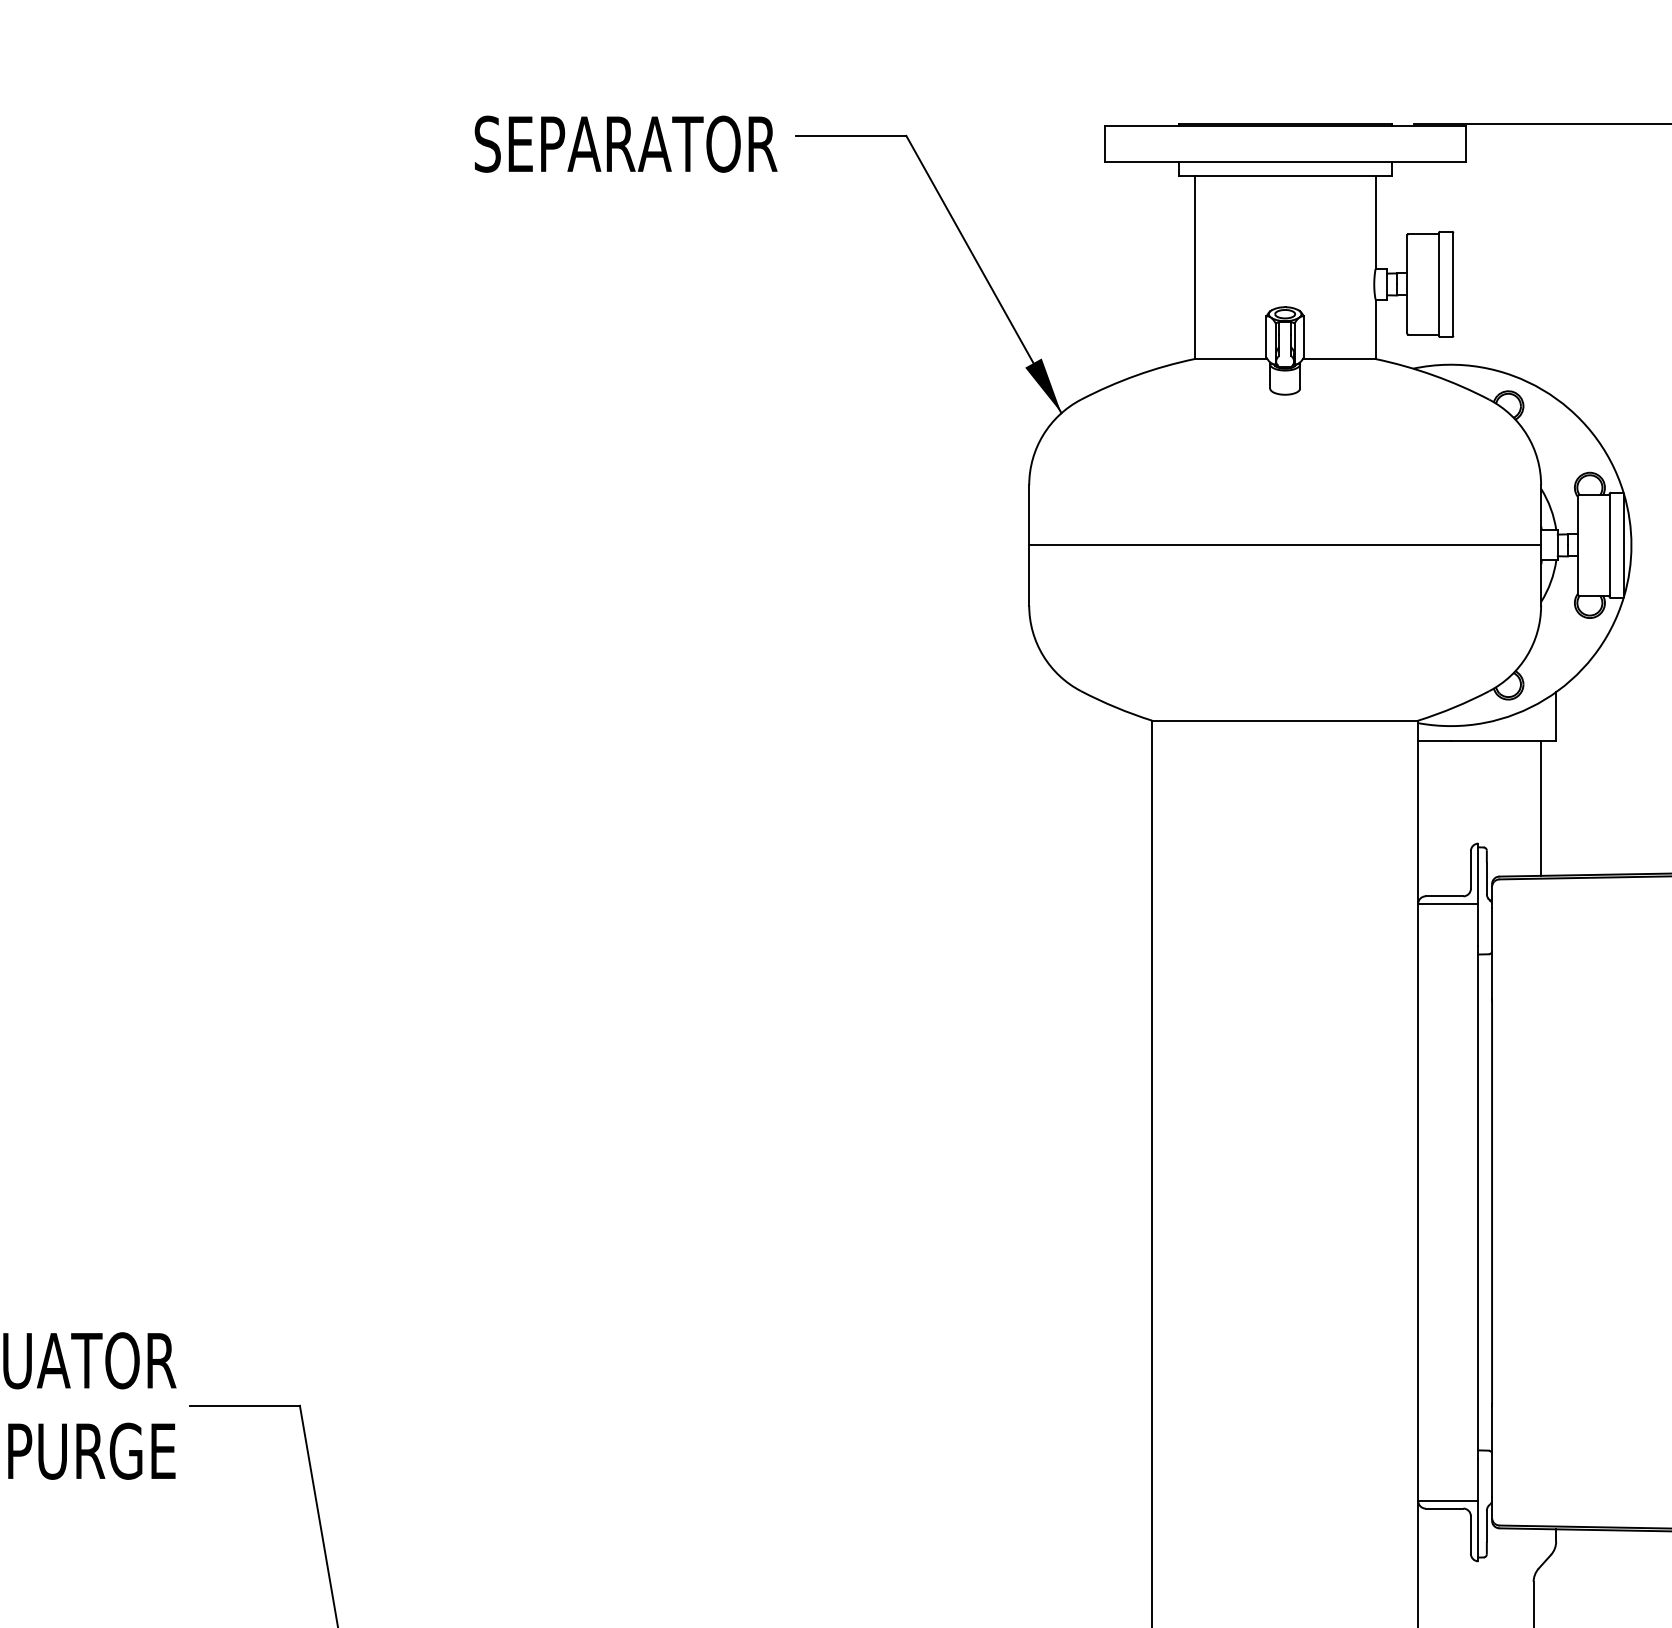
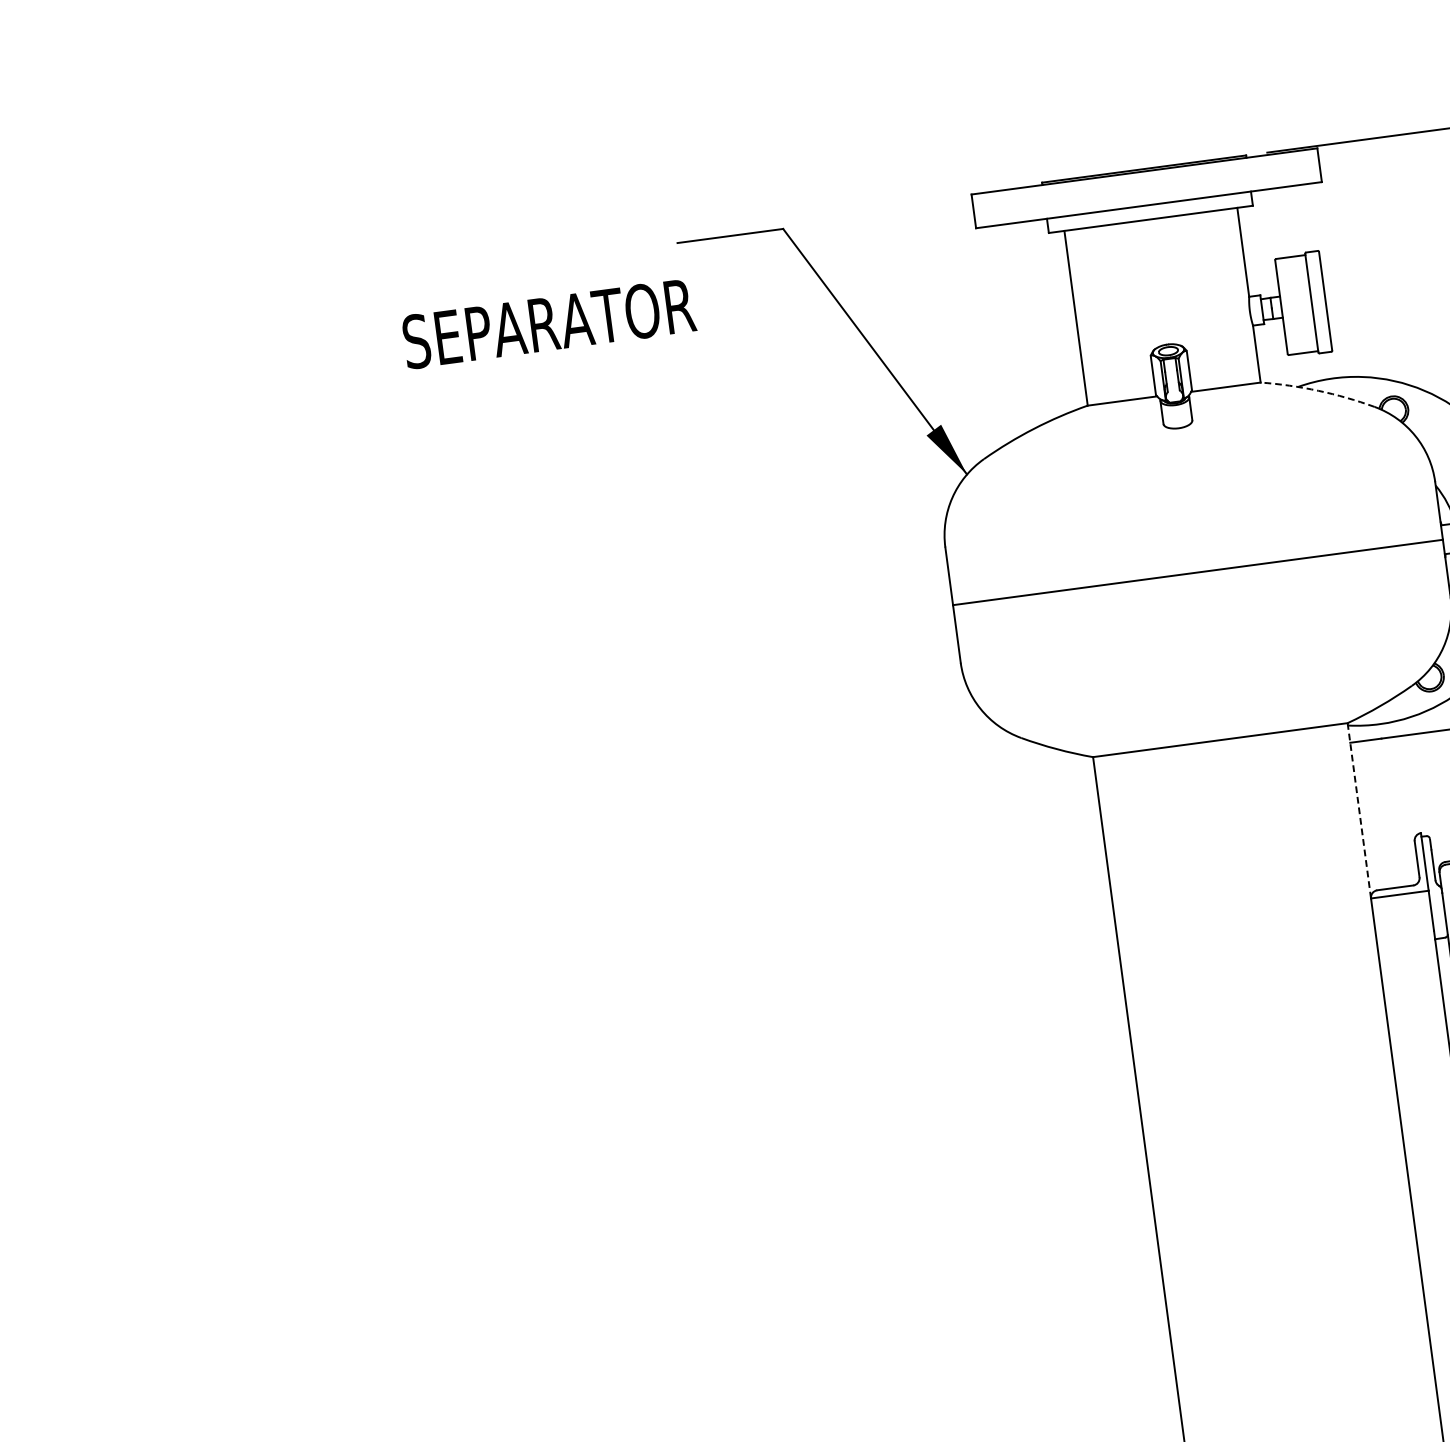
text: (625, 143) -> (548, 323), moved
arc: (1433, 375) -> (1318, 390), solid -> dashed
line: (1418, 812) -> (1359, 811), solid -> dashed

